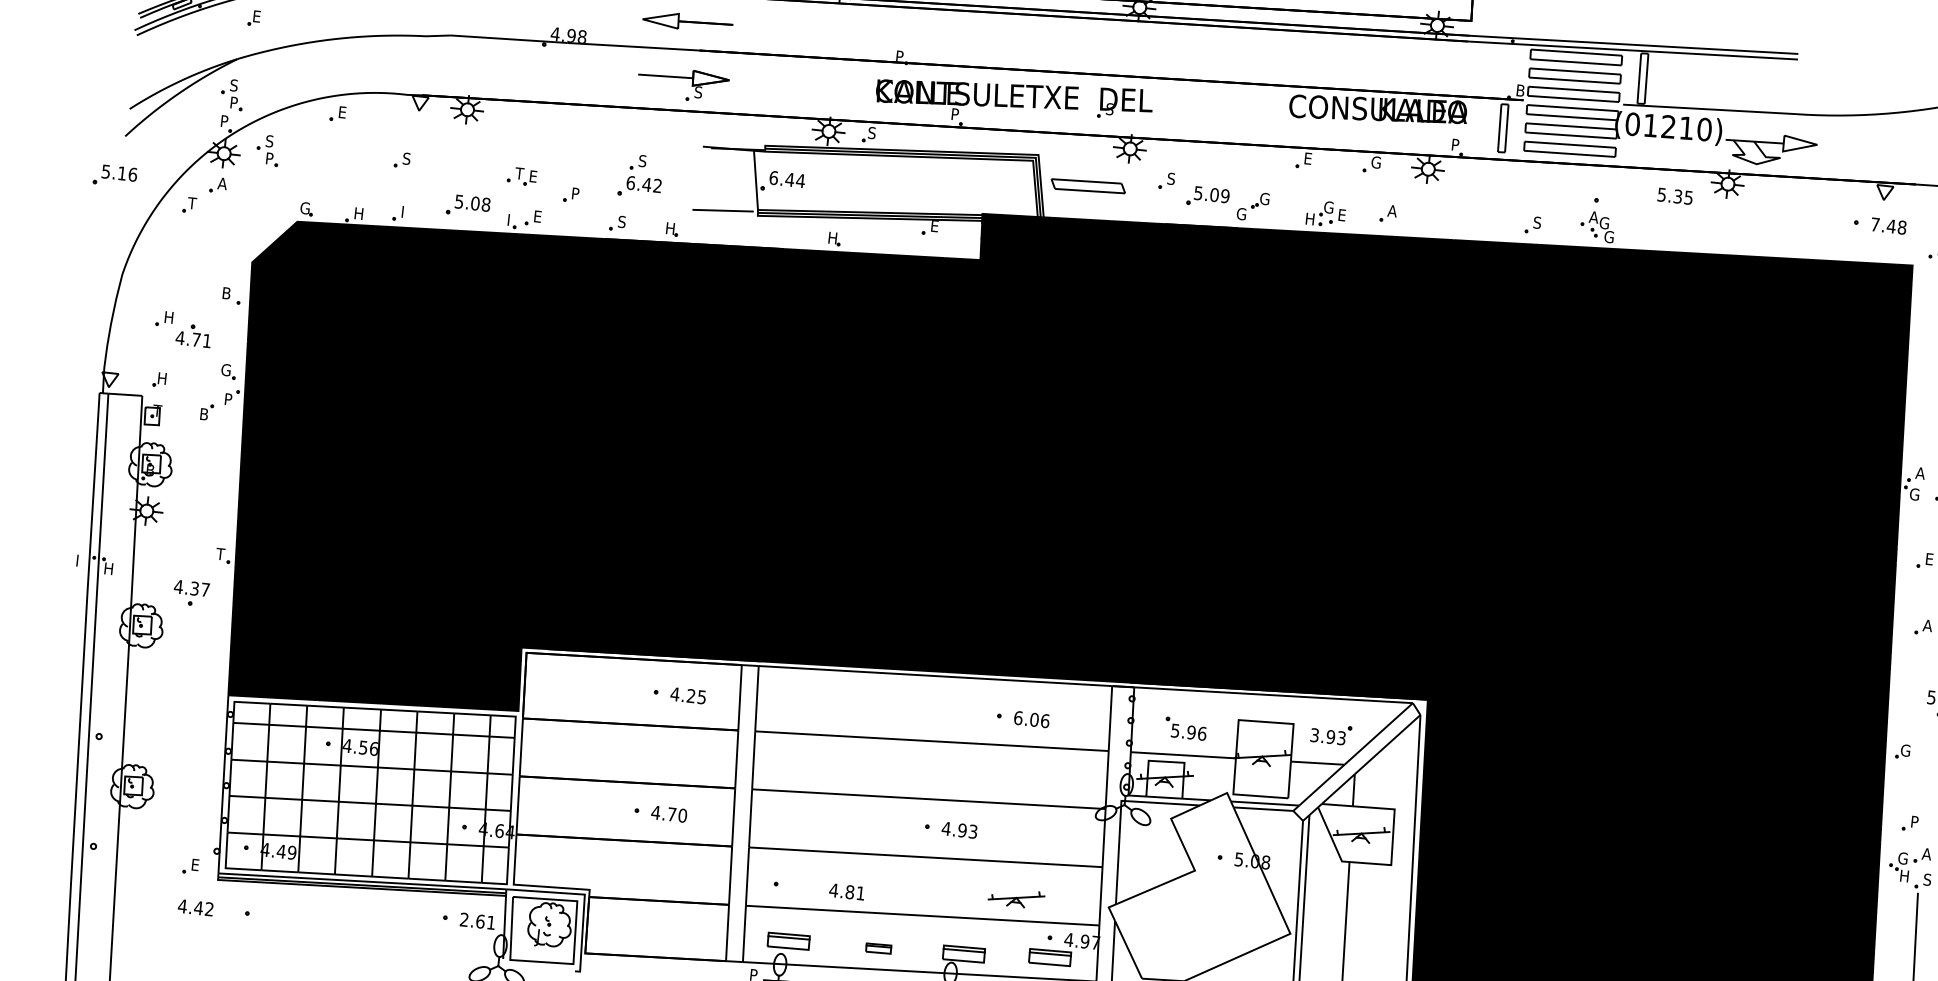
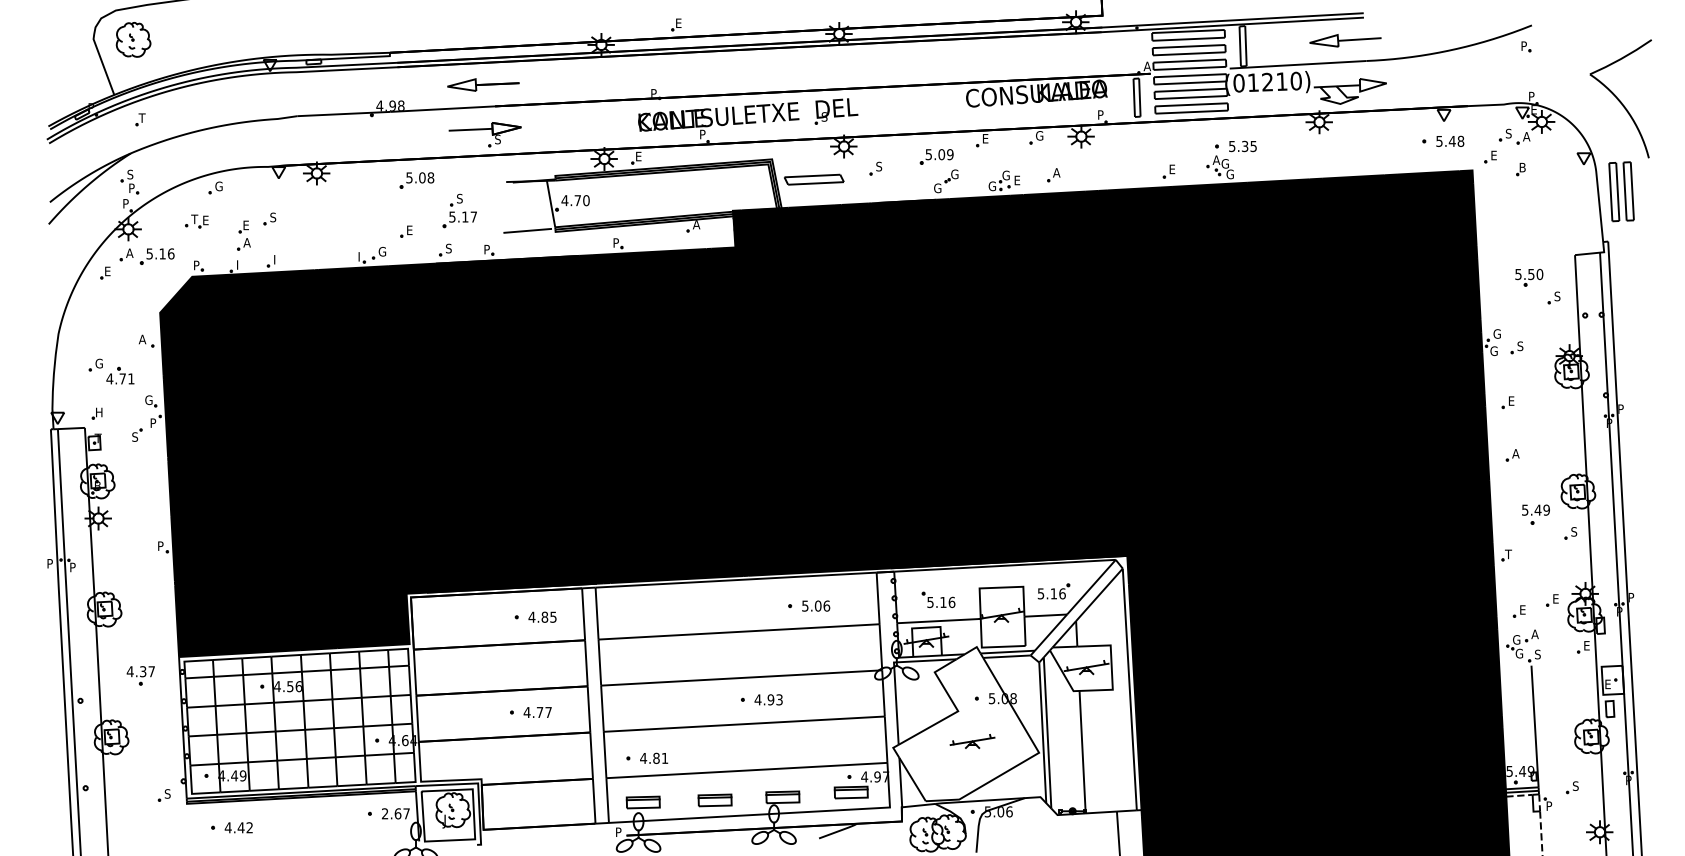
text: (255, 15) -> (141, 117), E -> T
part: (1771, 85) -> (1345, 40), added
text: (1519, 90) -> (1146, 66), B -> A
text: (342, 112) -> (218, 186), E -> G
text: (871, 132) -> (638, 156), S -> E
part: (267, 149) -> (162, 222), removed
part: (114, 175) -> (156, 256), moved
part: (521, 176) -> (196, 221), moved
part: (367, 177) -> (243, 235), added
text: (787, 179) -> (575, 200), 6.44 -> 4.70
text: (643, 183) -> (462, 216), 6.42 -> 5.17
text: (576, 194) -> (410, 230), P -> E
part: (1207, 196) -> (936, 156), moved
text: (1674, 196) -> (1242, 146), moved
text: (192, 203) -> (107, 271), T -> E
part: (467, 206) -> (416, 180), moved
text: (304, 208) -> (196, 265), G -> P
text: (359, 213) -> (240, 264), H -> I
text: (538, 216) -> (382, 251), E -> G
text: (1310, 219) -> (992, 186), H -> G
text: (1537, 222) -> (1172, 169), S -> E
text: (1875, 224) -> (1439, 141), 7.48 -> 5.48
text: (934, 226) -> (696, 224), E -> A
text: (670, 228) -> (487, 249), H -> P
text: (832, 237) -> (616, 242), H -> P
text: (226, 293) -> (142, 339), B -> A
text: (168, 317) -> (98, 363), H -> G
text: (204, 413) -> (135, 436), B -> S
text: (1920, 472) -> (1496, 333), A -> G
text: (220, 553) -> (160, 545), T -> P
text: (80, 558) -> (50, 561), I -> P
text: (108, 568) -> (73, 567), H -> P
part: (190, 593) -> (140, 675), moved
text: (690, 695) -> (544, 616), 4.25 -> 4.85
text: (1018, 717) -> (805, 605), 6.06 -> 5.06
text: (1191, 732) -> (943, 602), 5.96 -> 5.16
text: (1327, 736) -> (1051, 593), 3.93 -> 5.16
text: (1904, 750) -> (1508, 554), G -> T
text: (682, 815) -> (548, 712), 4.70 -> 4.77
text: (1915, 821) -> (1523, 609), P -> E
text: (195, 864) -> (167, 793), E -> S
text: (1904, 875) -> (1519, 653), H -> G
text: (847, 890) -> (654, 757), moved
part: (1016, 898) -> (972, 741), moved
text: (195, 907) -> (238, 827), moved
text: (491, 922) -> (406, 813), 2.61 -> 2.67
part: (877, 948) -> (714, 800), size x1.67

